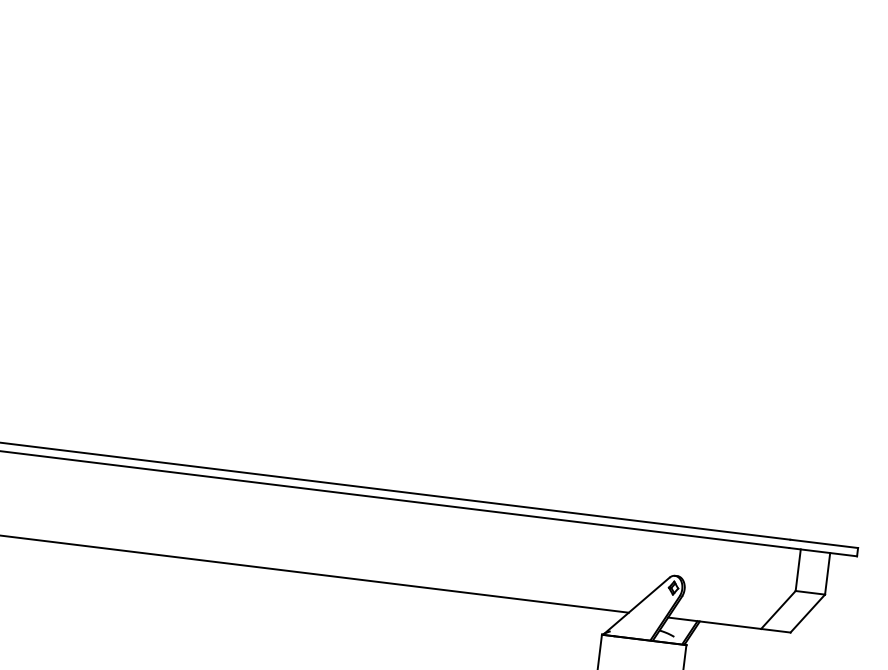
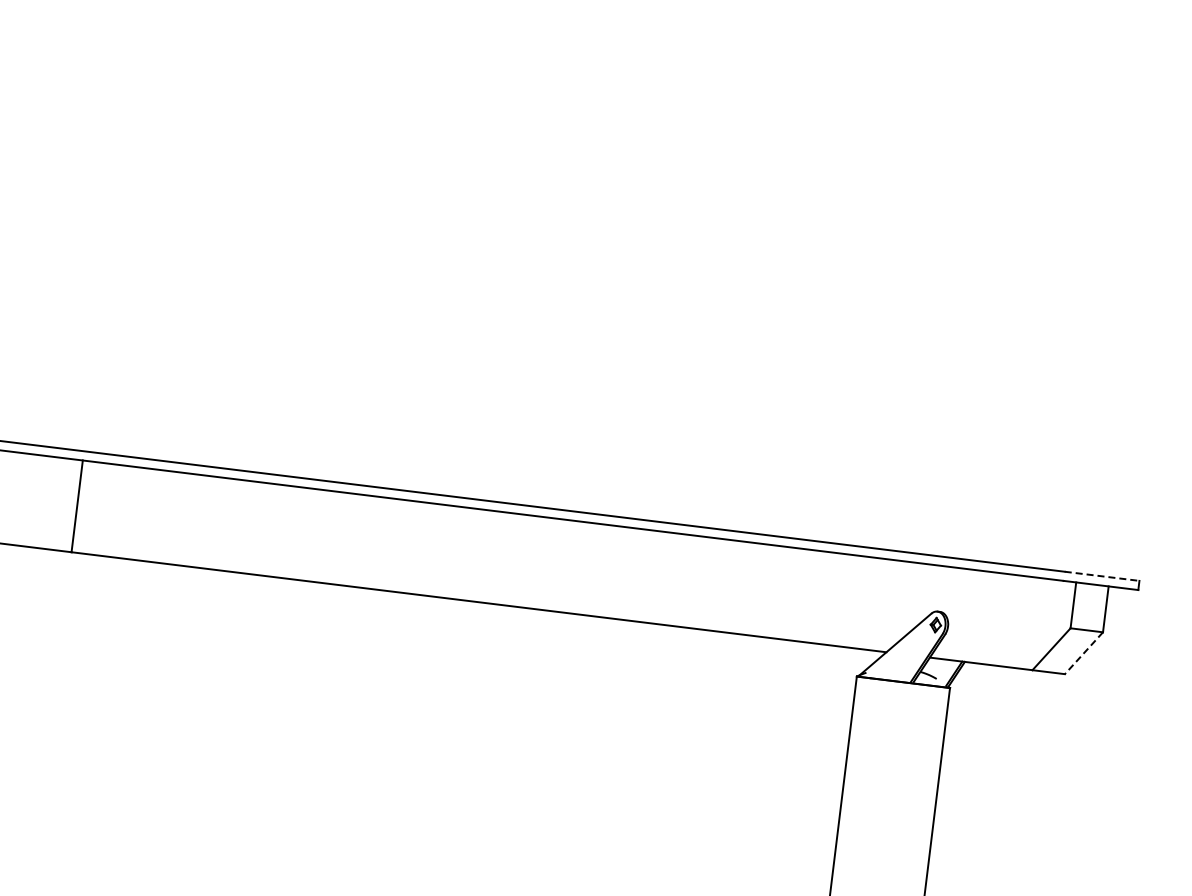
line: (824, 544) -> (1102, 576), solid -> dashed
line: (807, 613) -> (1083, 653), solid -> dashed

